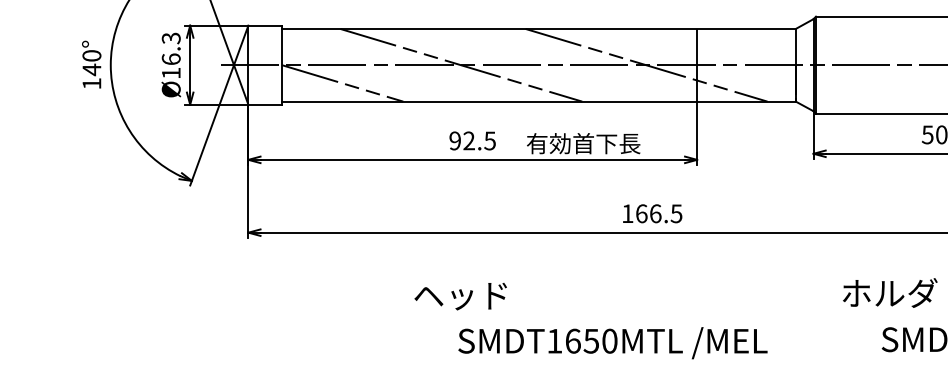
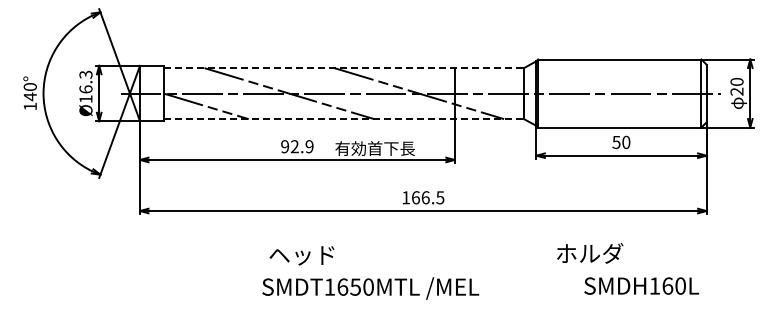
line: (539, 29) -> (344, 68), solid -> dashed
line: (539, 102) -> (344, 119), solid -> dashed
text: (490, 140) -> (309, 146), 92.5 -> 92.9
text: (460, 296) -> (301, 255), moved
text: (612, 343) -> (370, 288), moved

